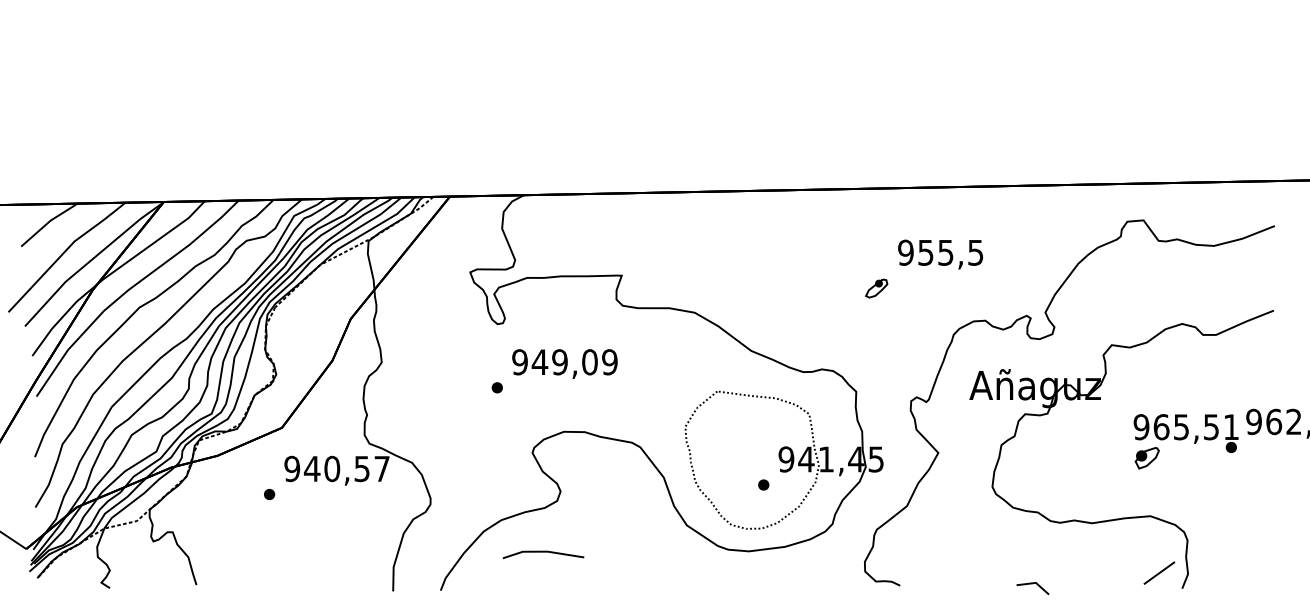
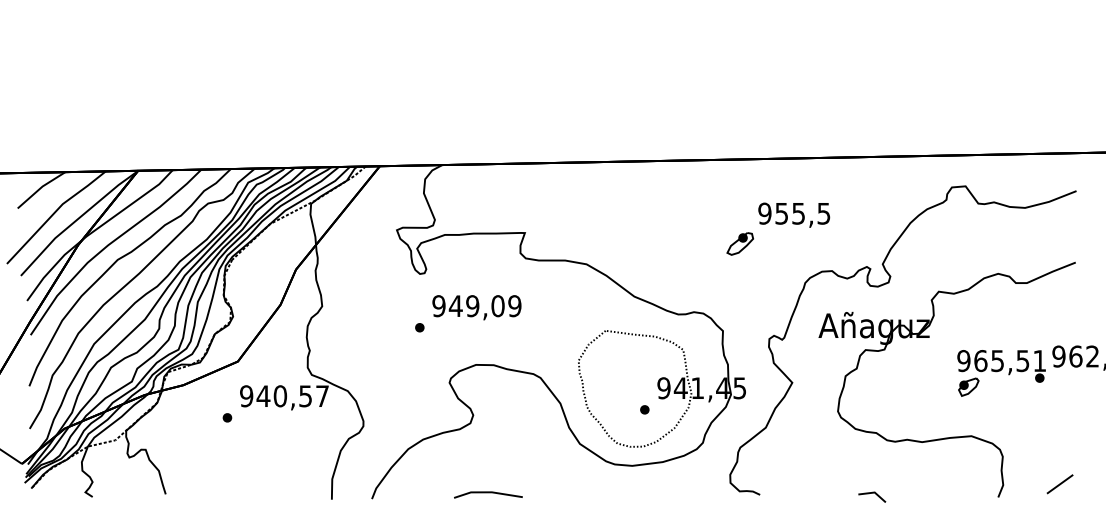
part: (876, 288) -> (740, 243), size x1.43
line: (543, 552) -> (488, 493), moved
line: (1159, 572) -> (1060, 483), moved

